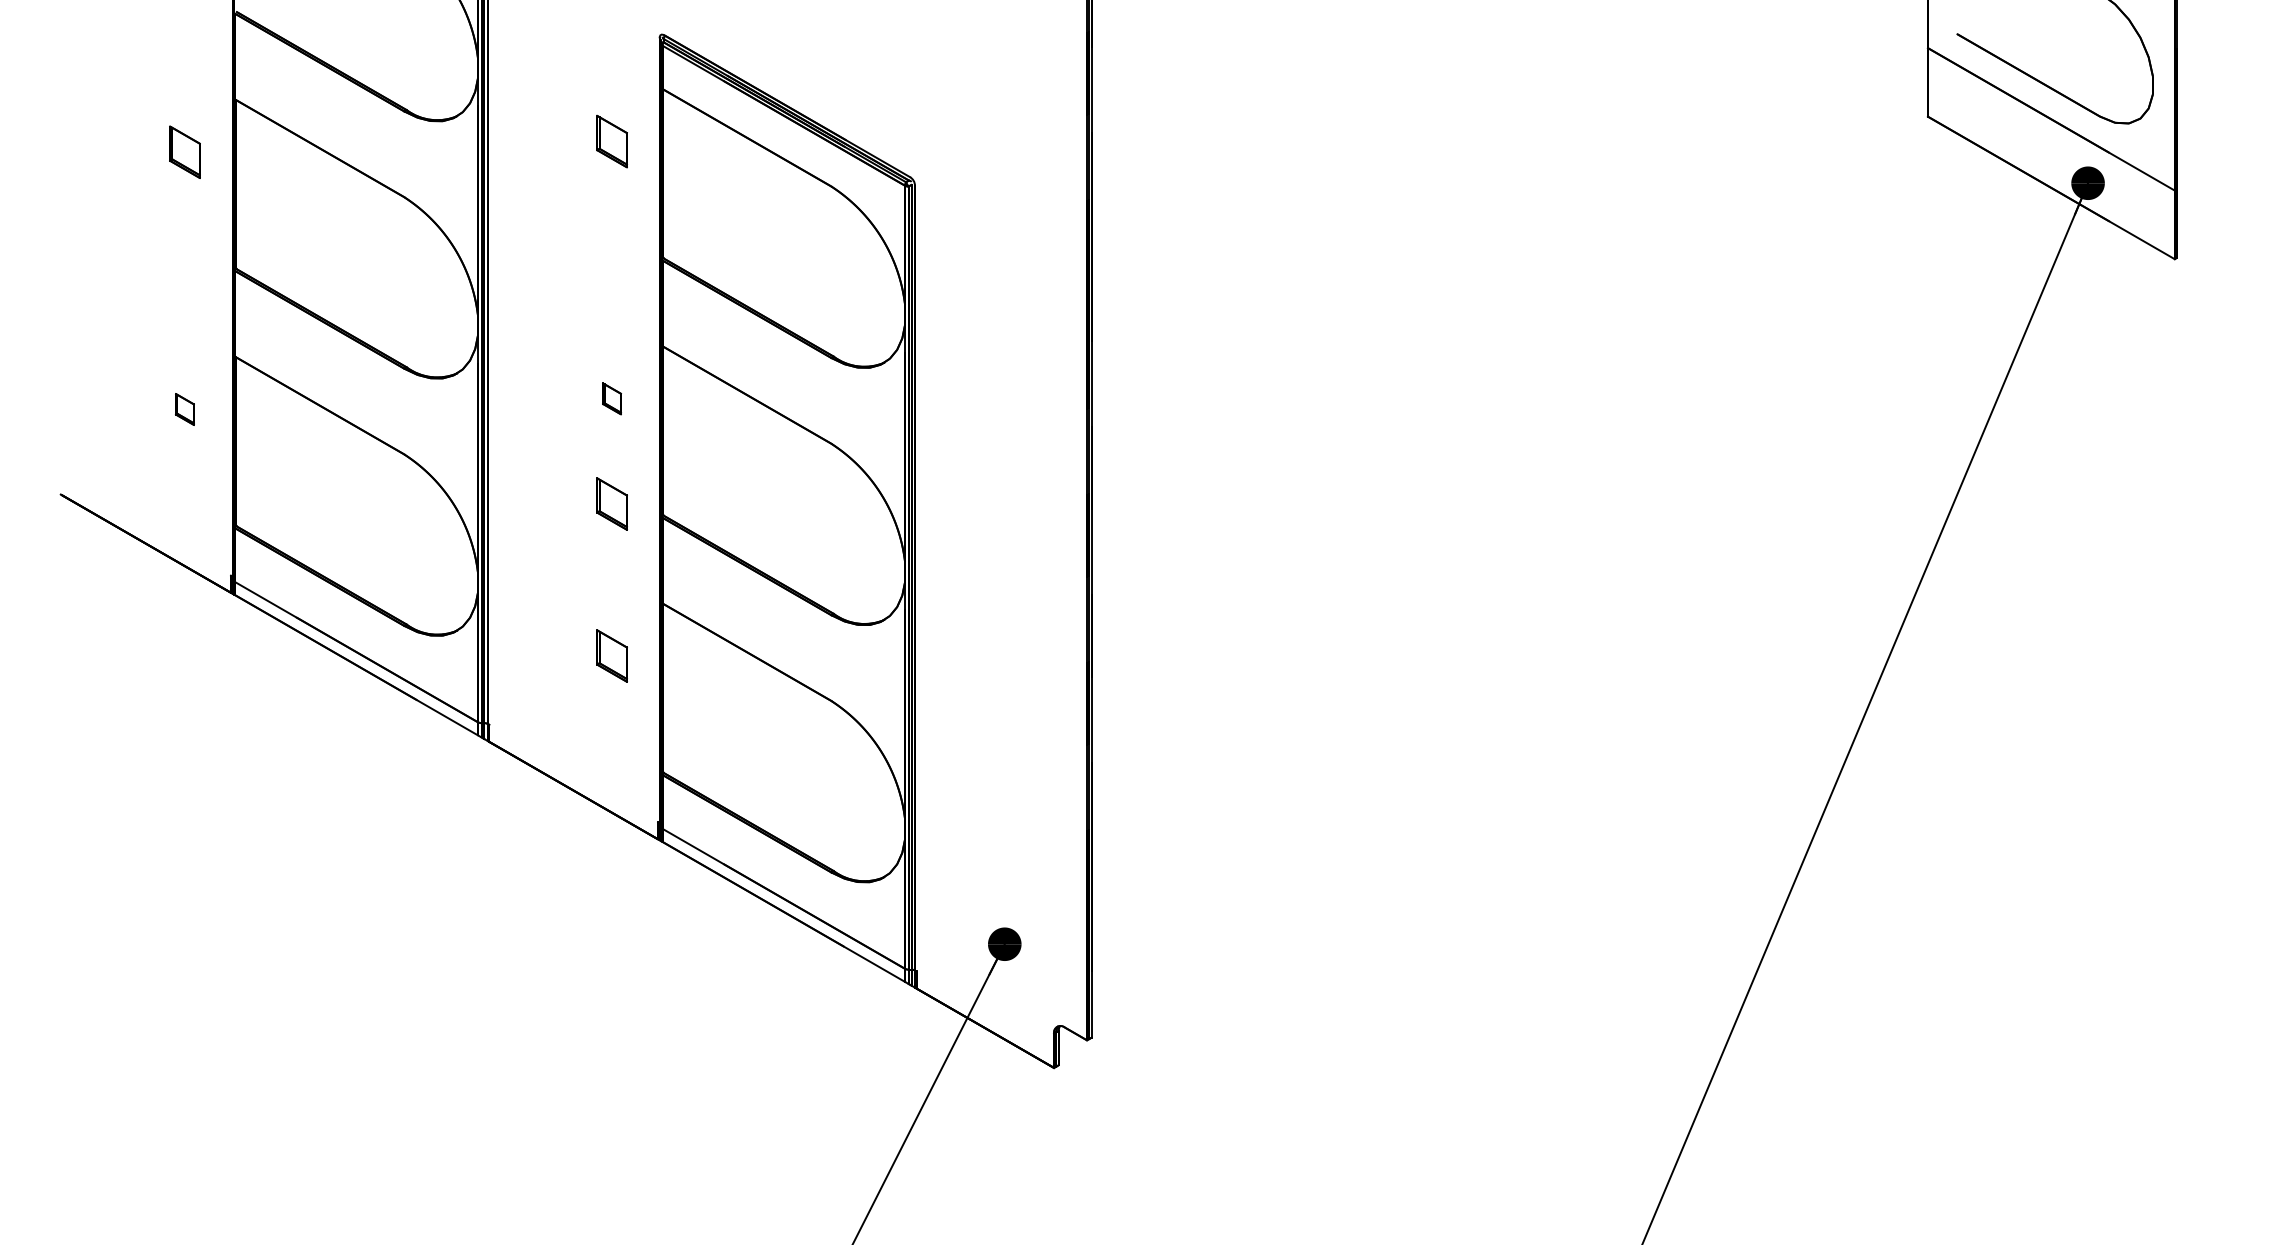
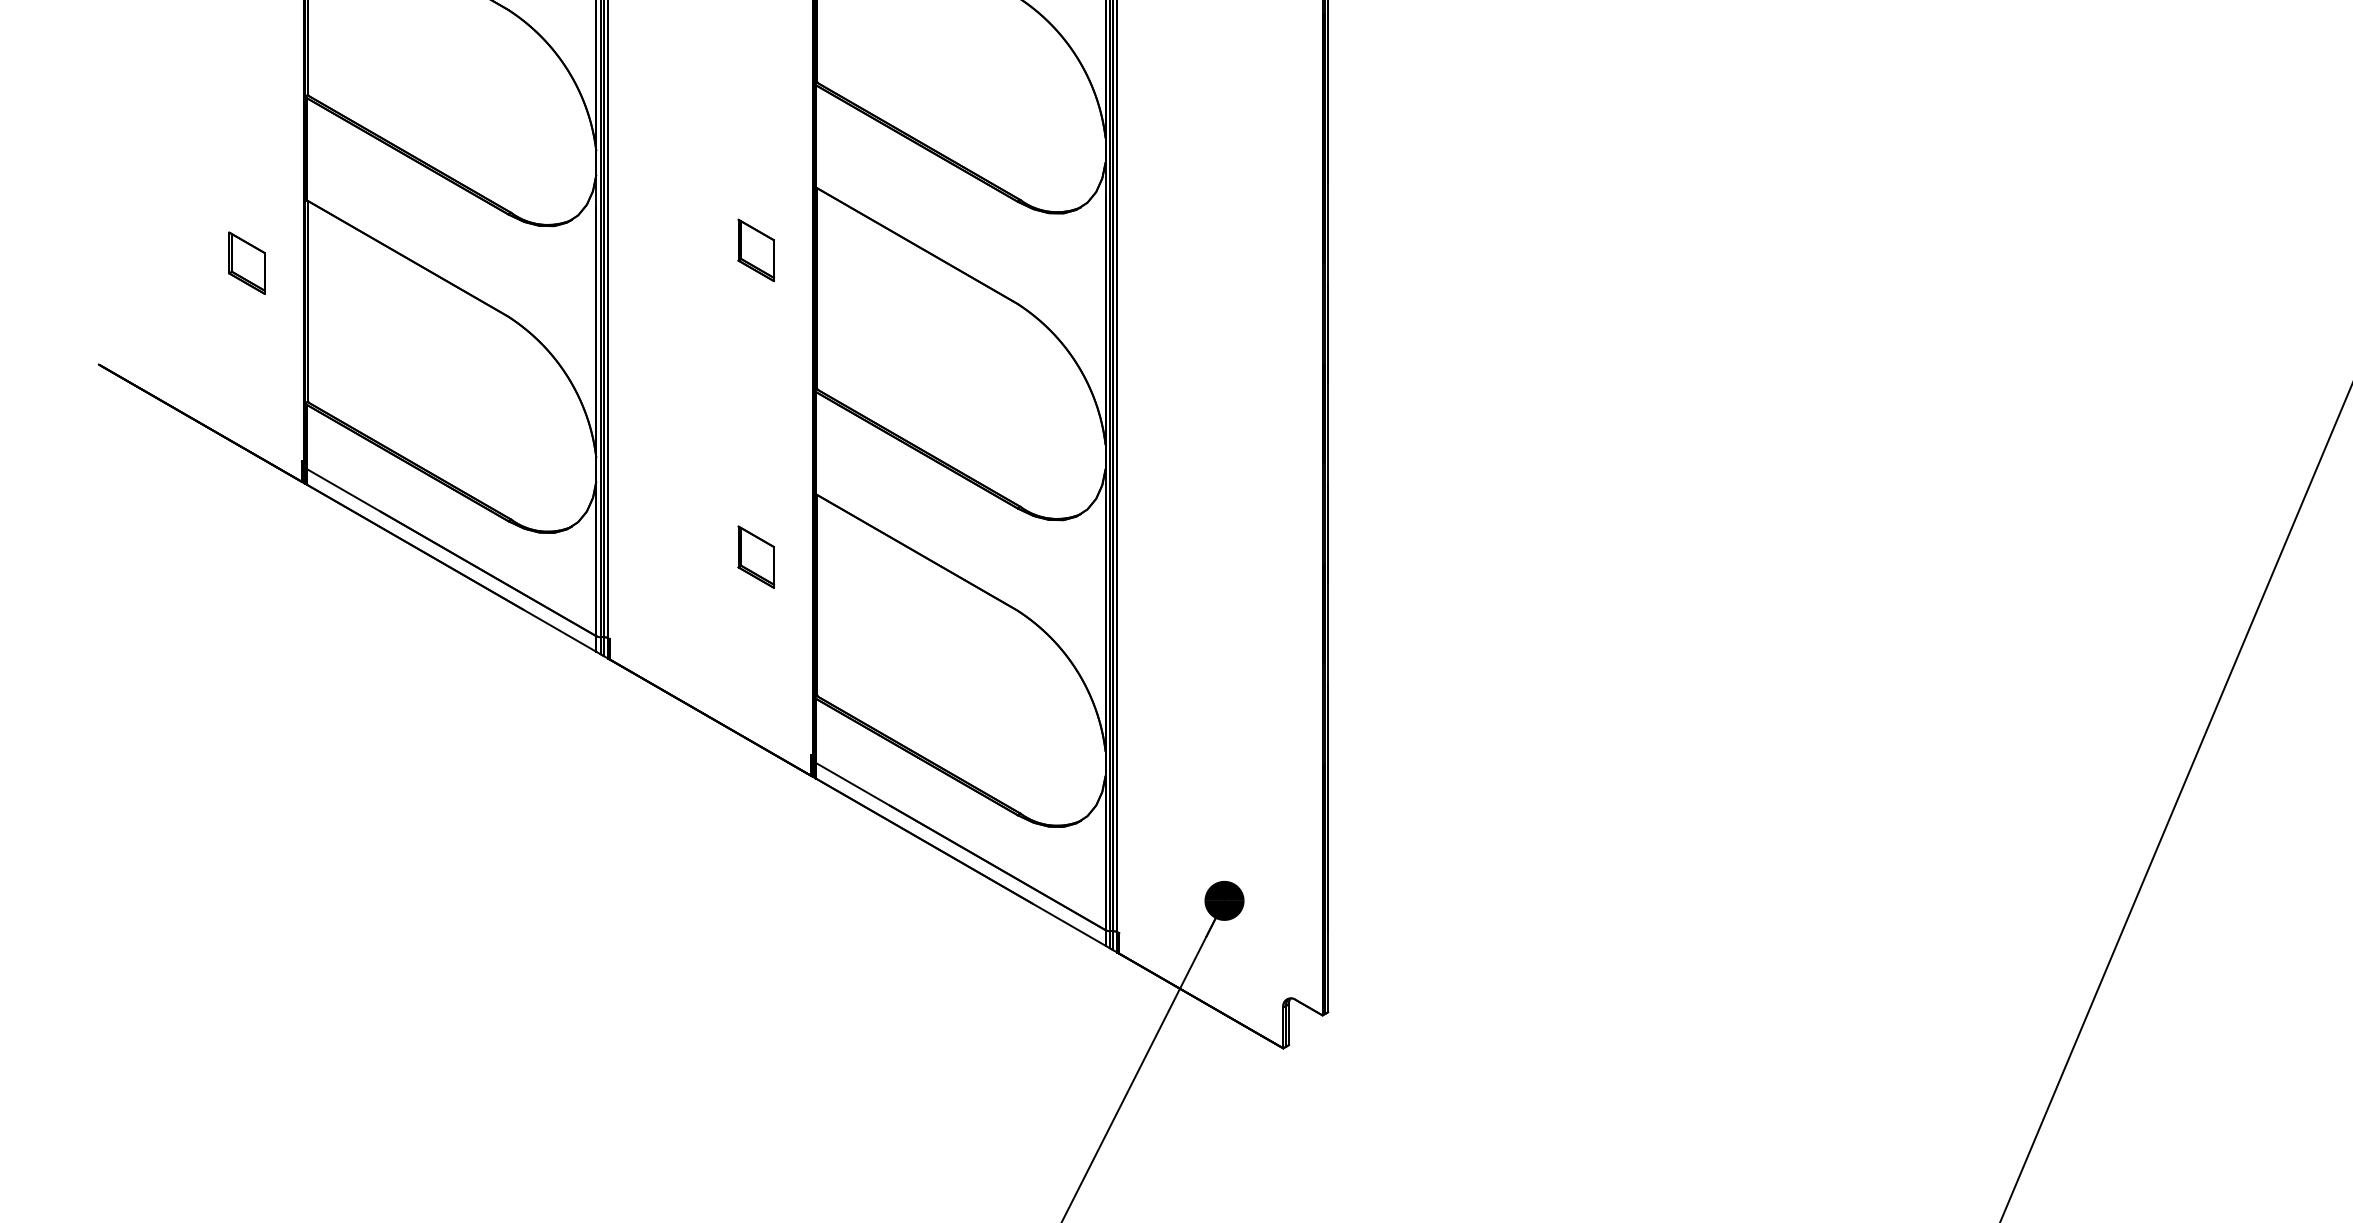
part: (611, 398) -> (755, 250), size x1.67
part: (184, 409) -> (246, 263), size x1.67
part: (611, 503) -> (755, 375), removed

